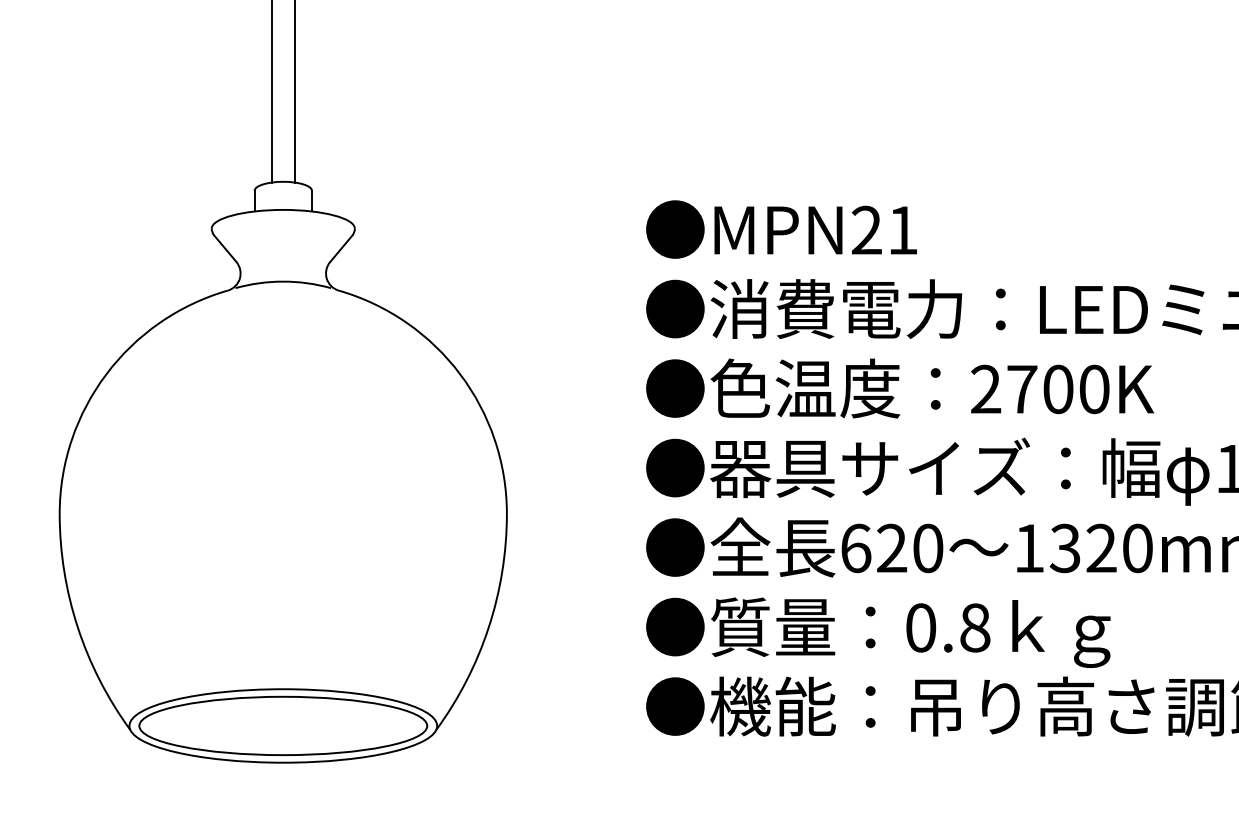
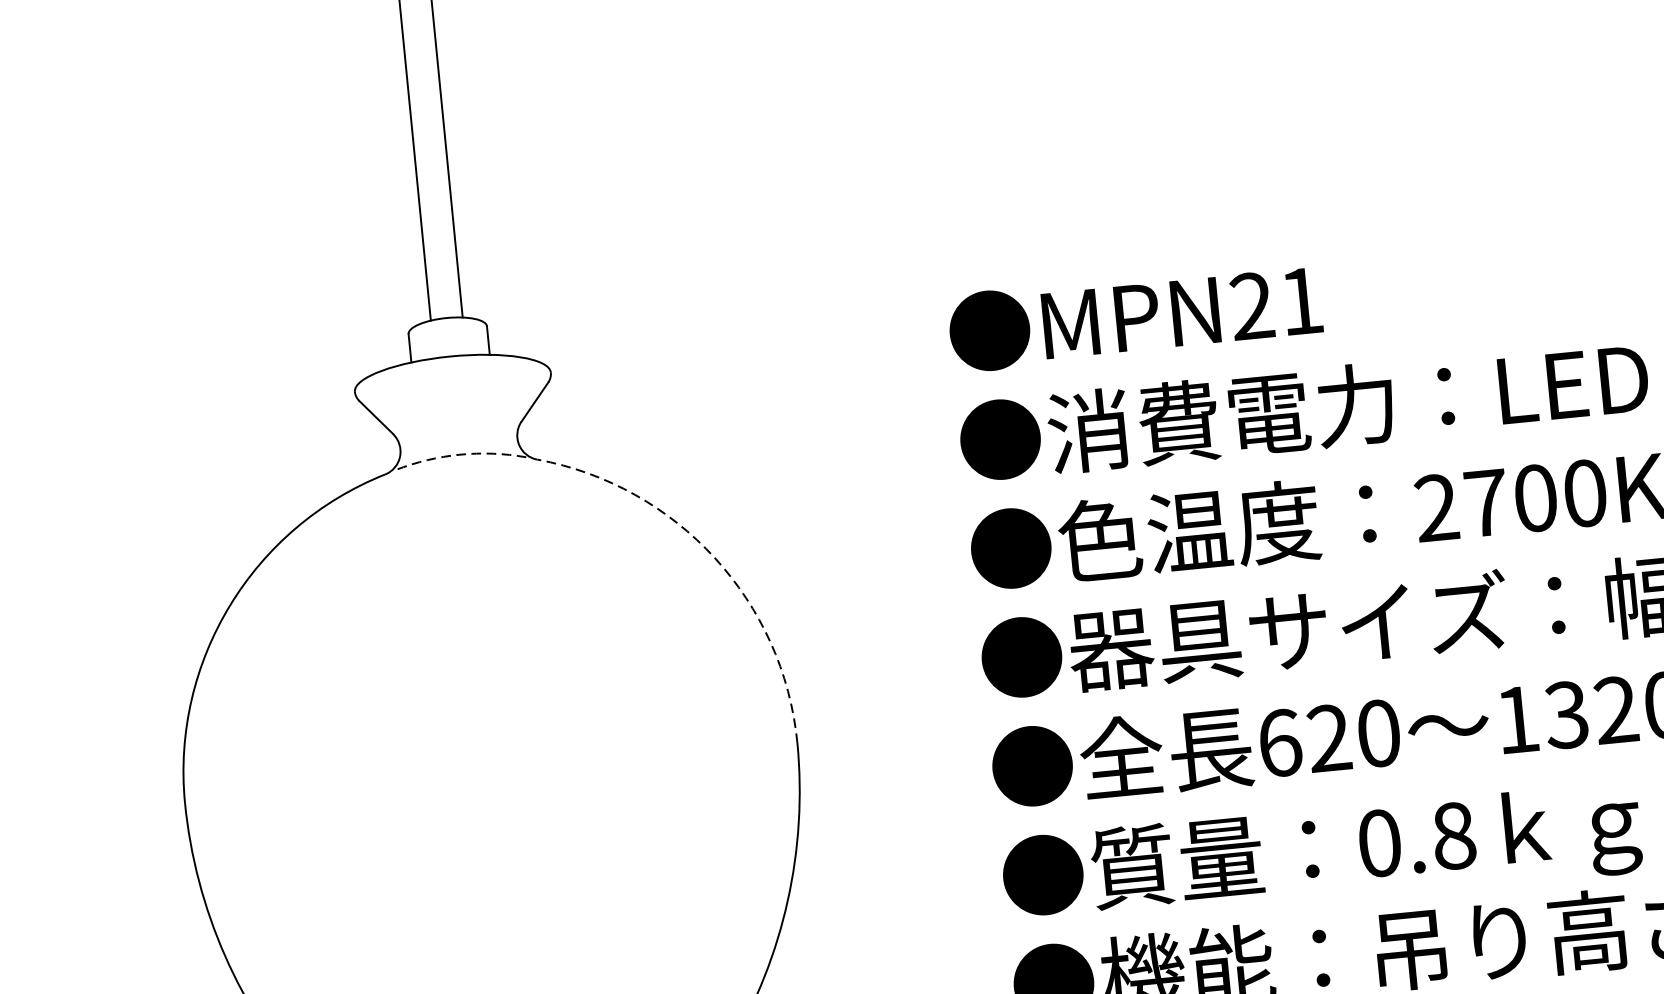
arc: (283, 281) -> (460, 454), solid -> dashed
arc: (460, 374) -> (715, 558), solid -> dashed

